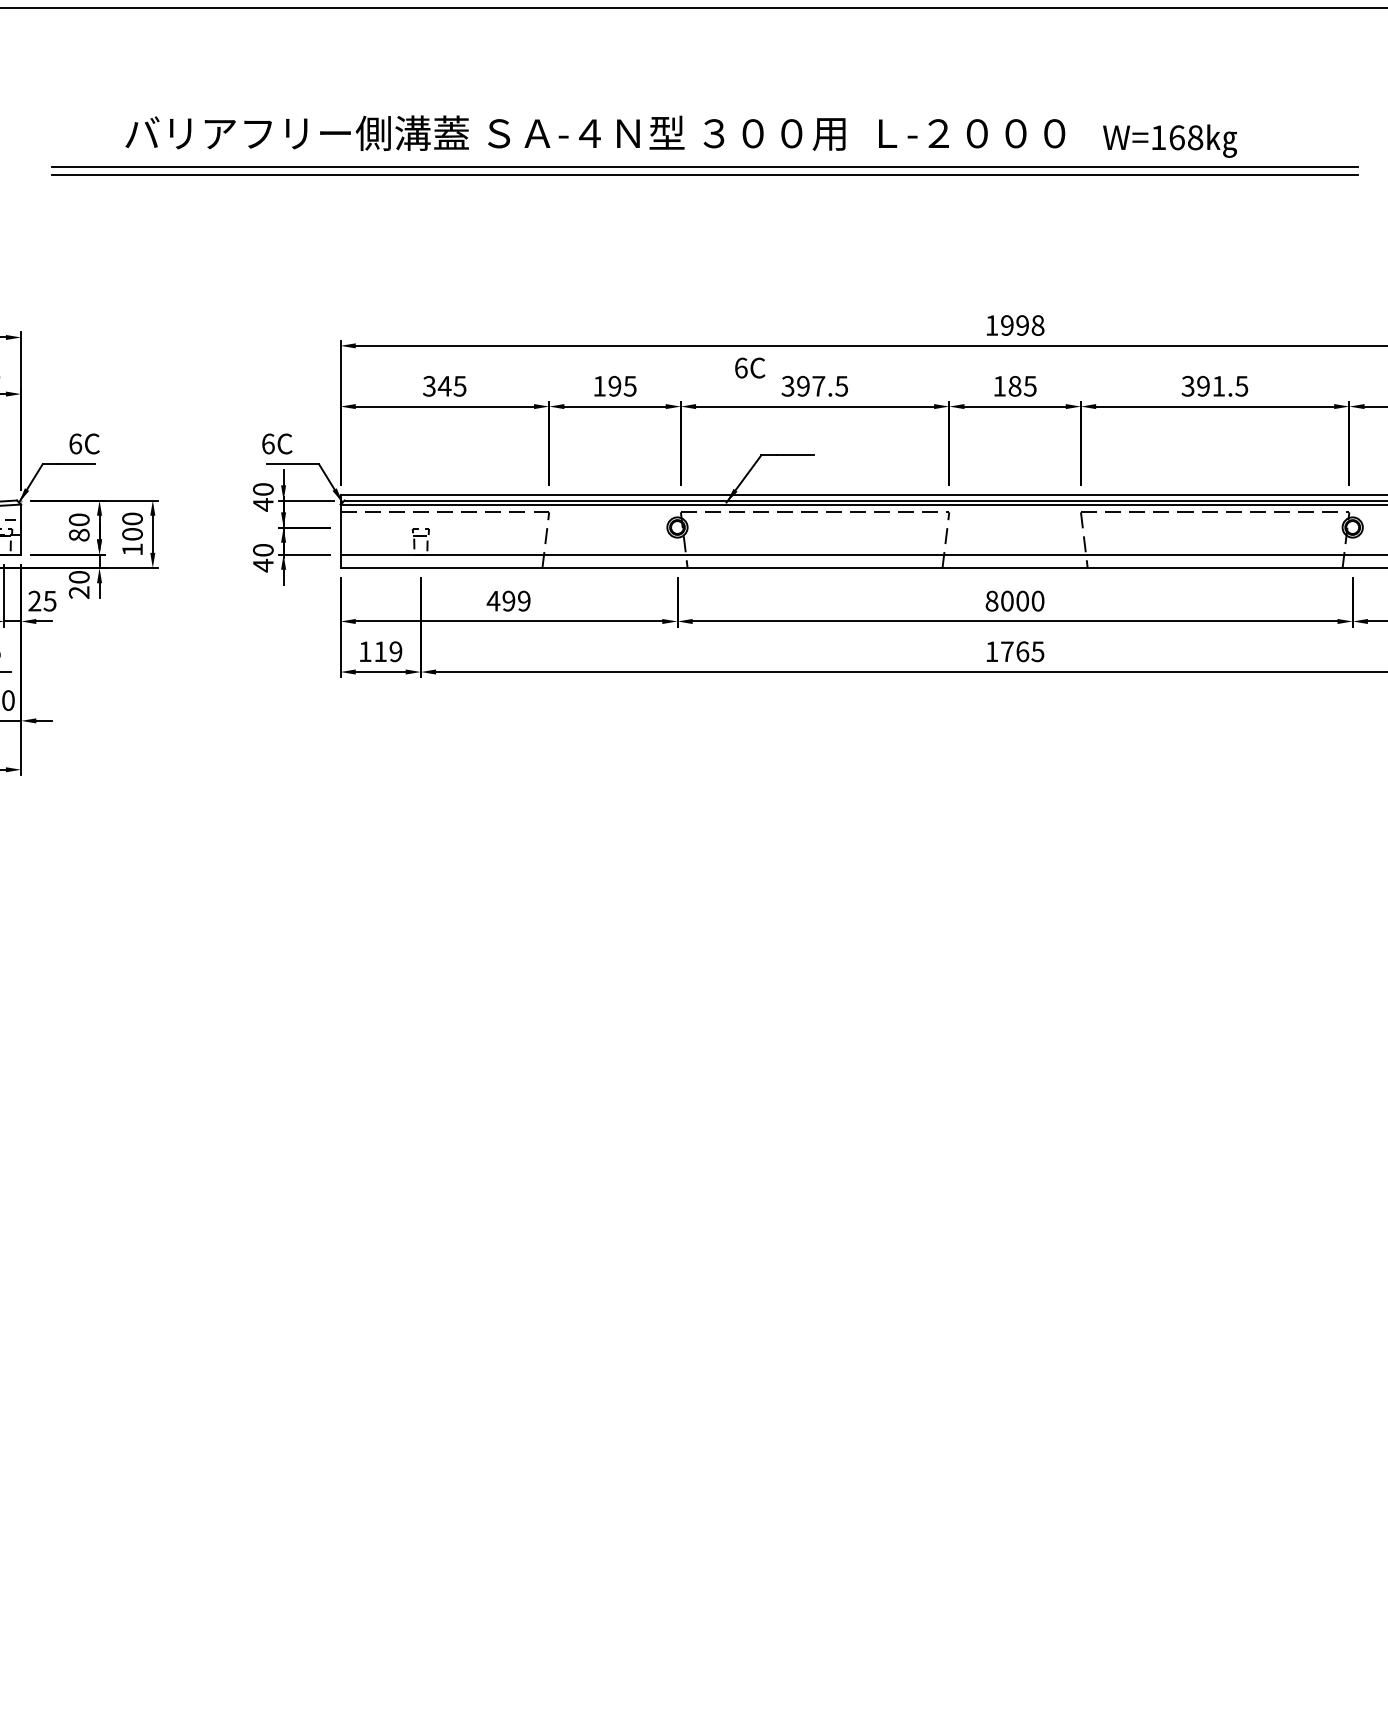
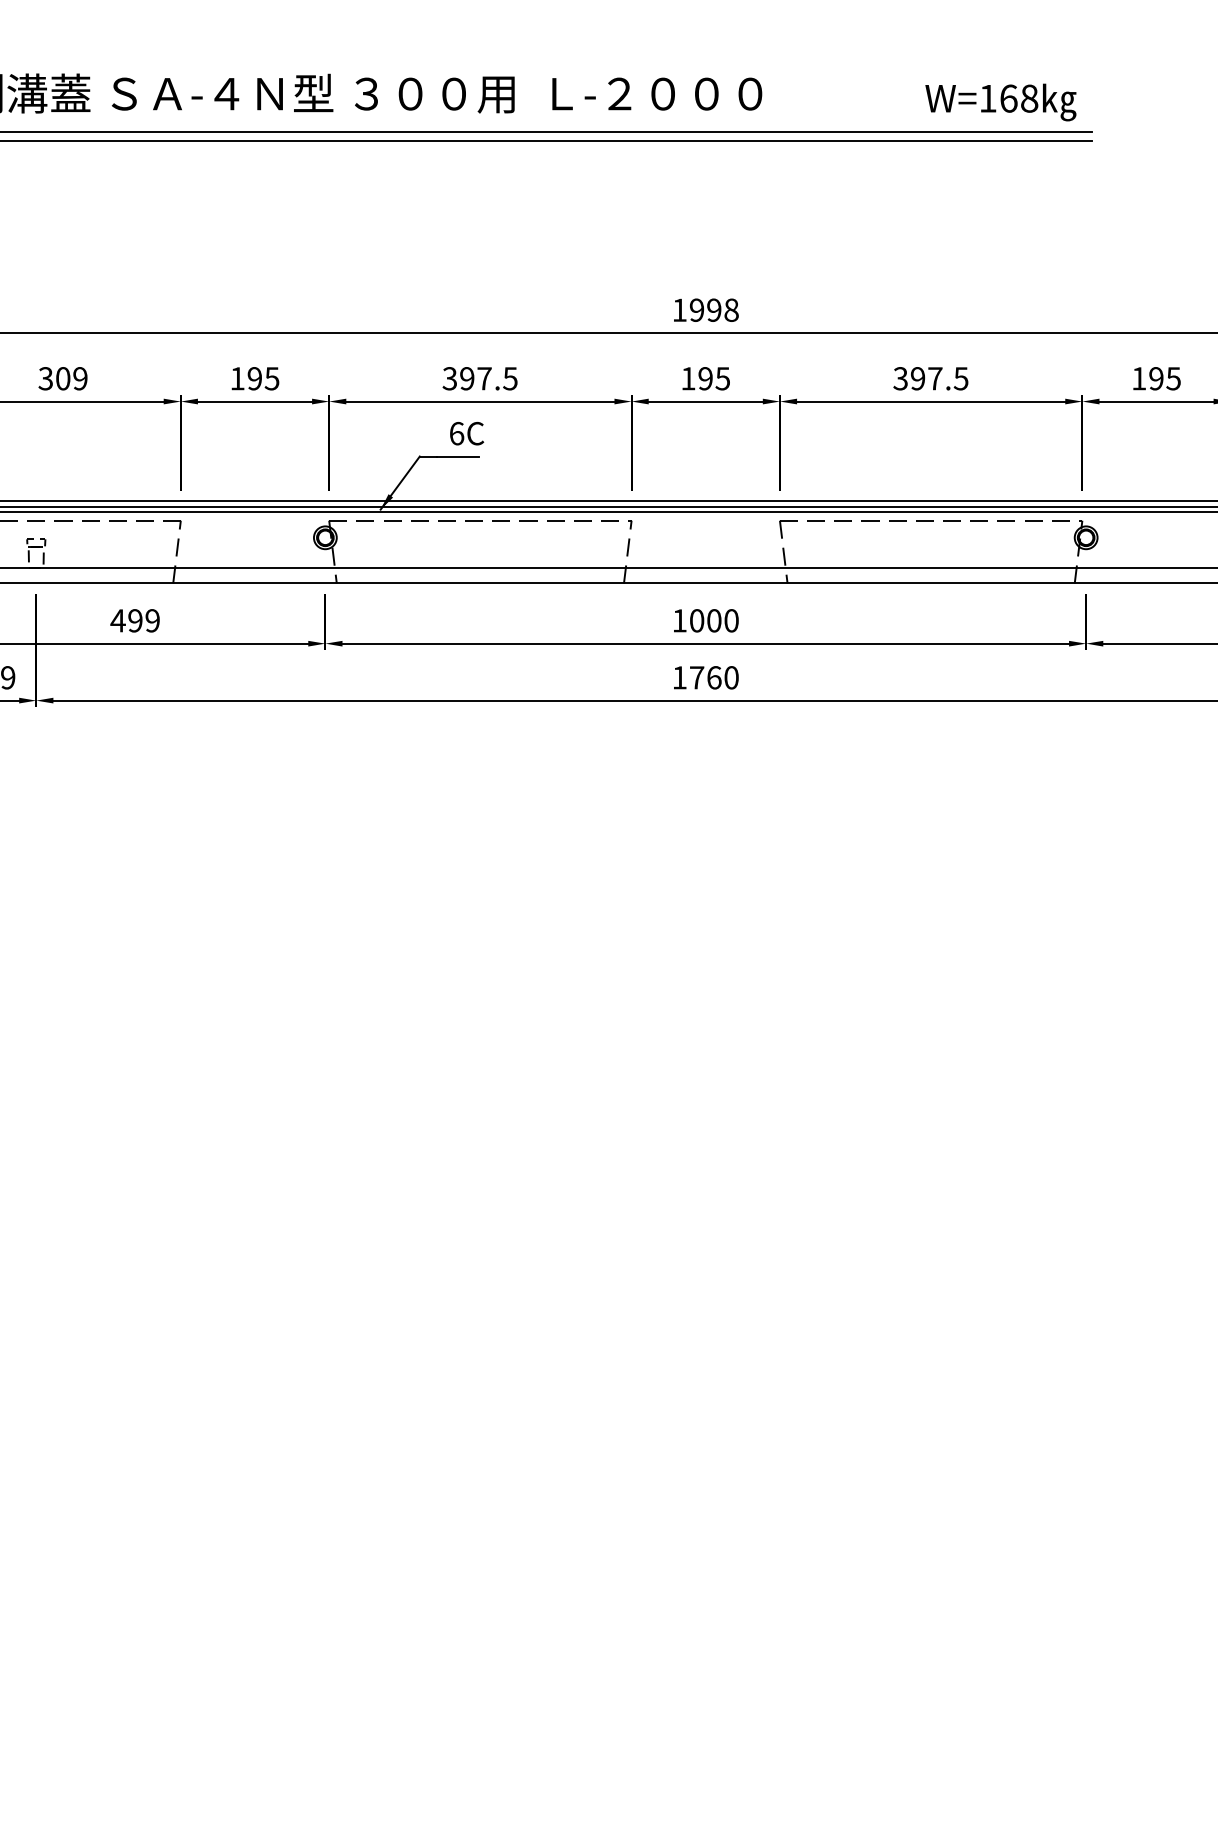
text: (1169, 140) -> (1000, 101), moved
text: (750, 367) -> (467, 433), moved
text: (451, 385) -> (70, 377), 345 -> 309
text: (1014, 386) -> (705, 378), 185 -> 195
text: (1218, 386) -> (934, 378), 391.5 -> 397.5
text: (991, 600) -> (679, 620), 8000 -> 1000
text: (1037, 651) -> (730, 677), 1765 -> 1760

